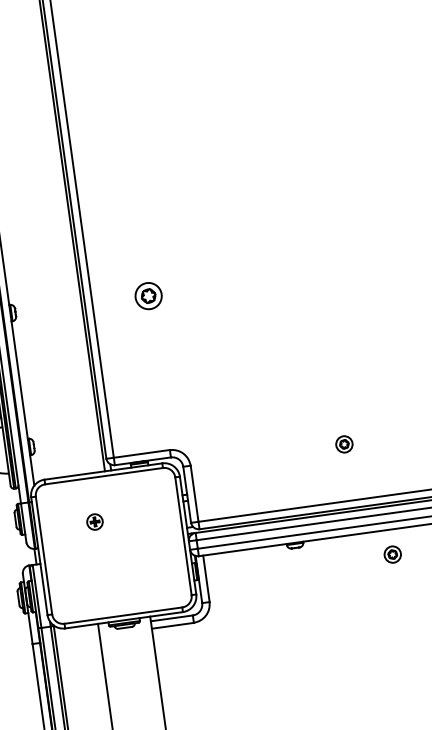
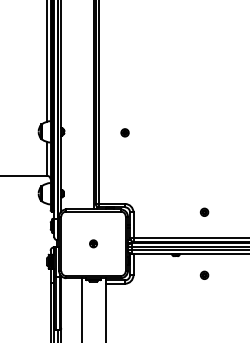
part: (147, 295) -> (124, 132), size x0.62
part: (94, 521) -> (93, 243), moved
part: (392, 552) -> (204, 274), moved

